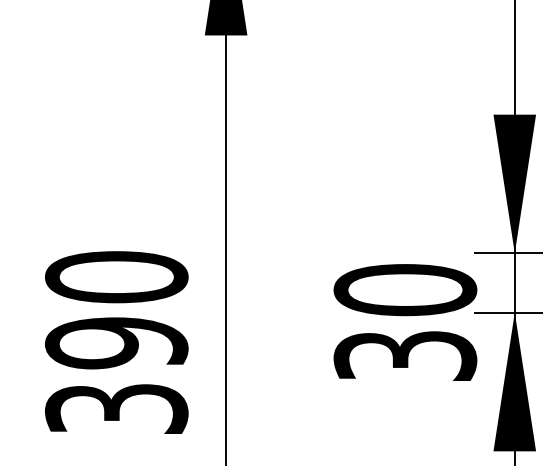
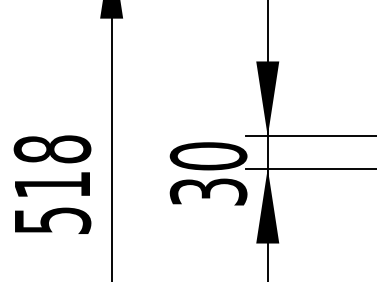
text: (116, 342) -> (52, 184), 390 -> 518

